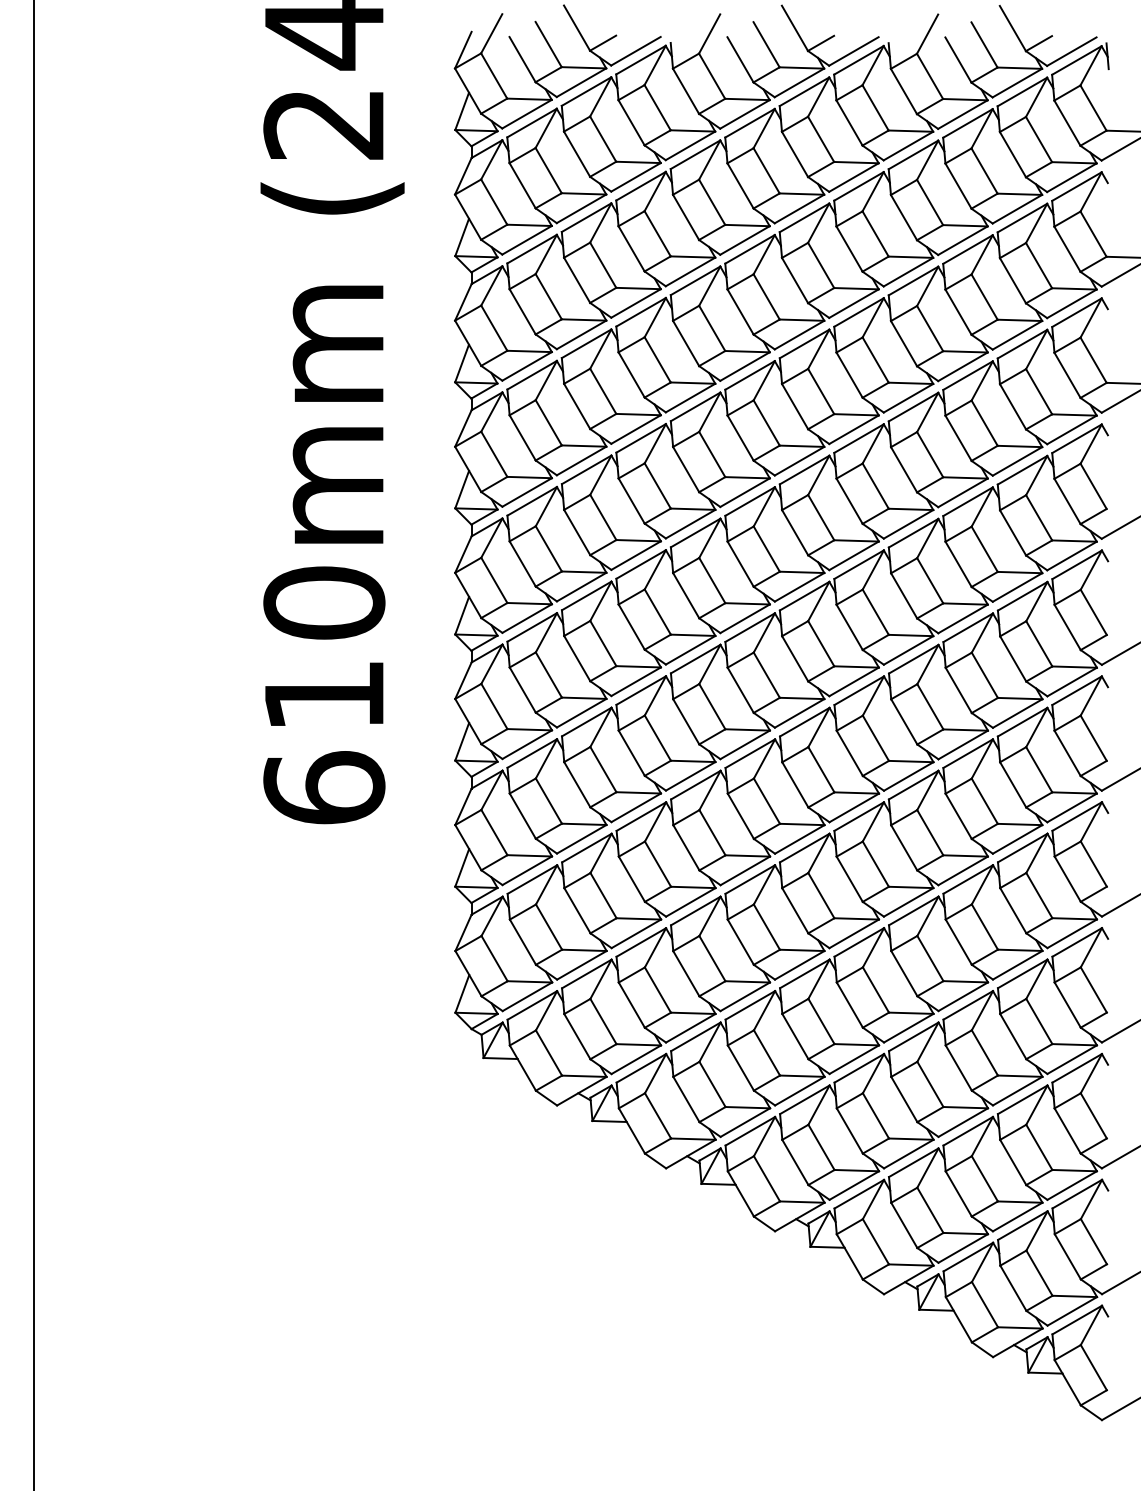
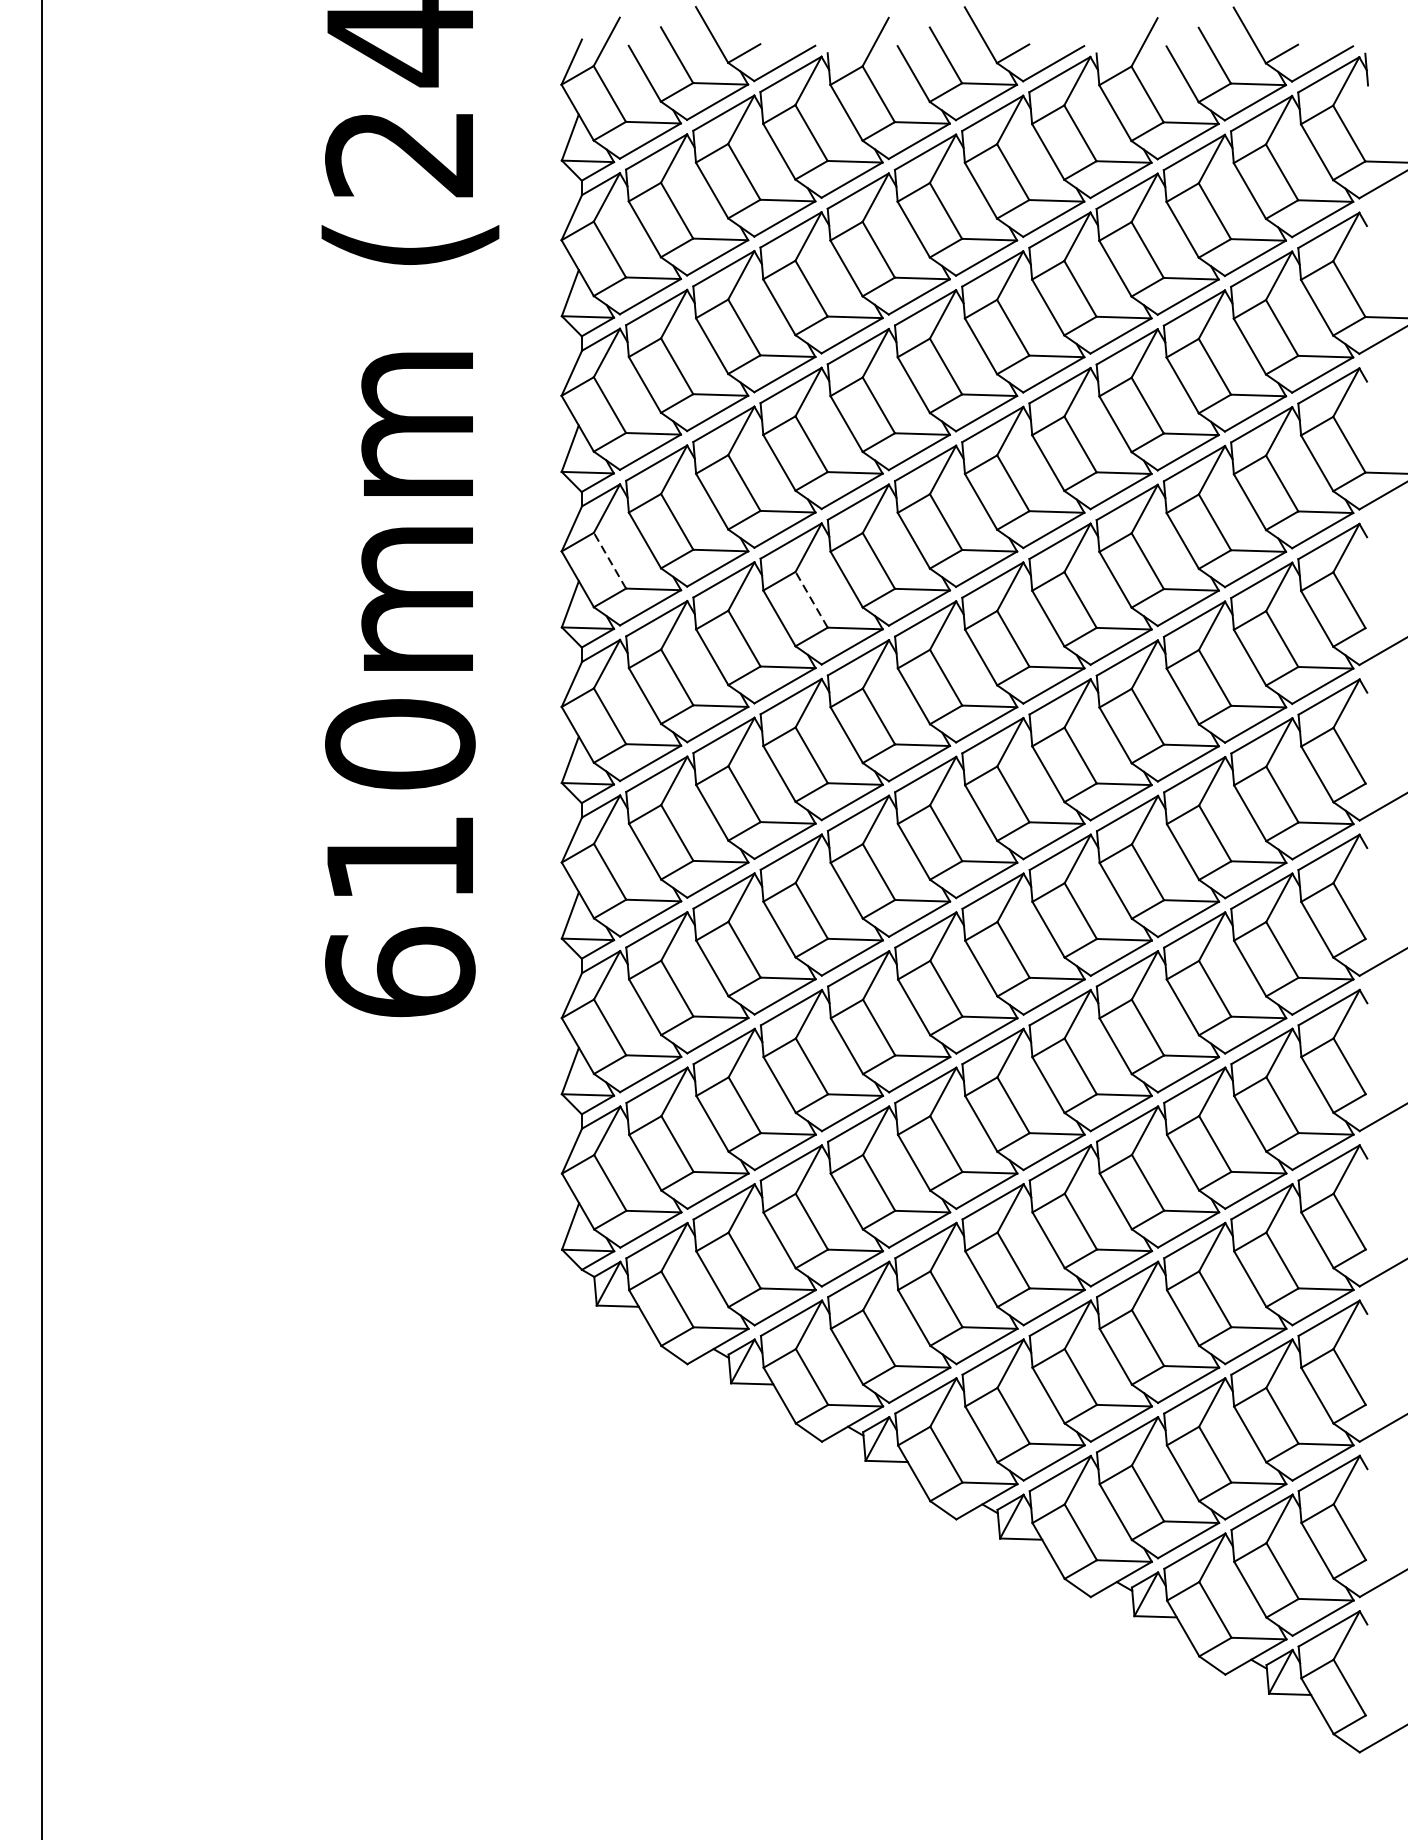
line: (494, 453) -> (610, 559), solid -> dashed
line: (657, 485) -> (811, 599), solid -> dashed

